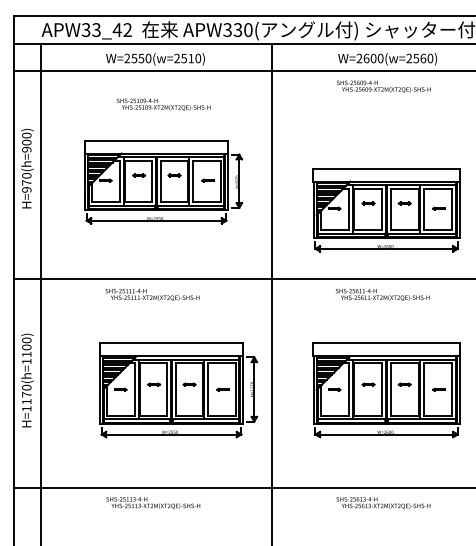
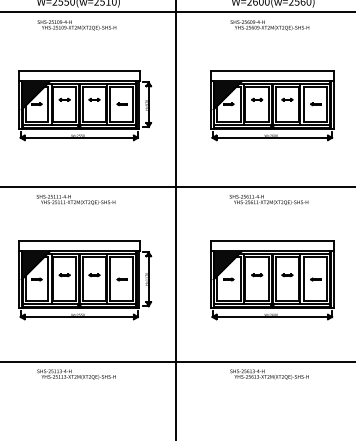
text: (163, 104) -> (76, 25), moved
part: (386, 210) -> (272, 105), moved
part: (178, 390) -> (85, 280), moved

